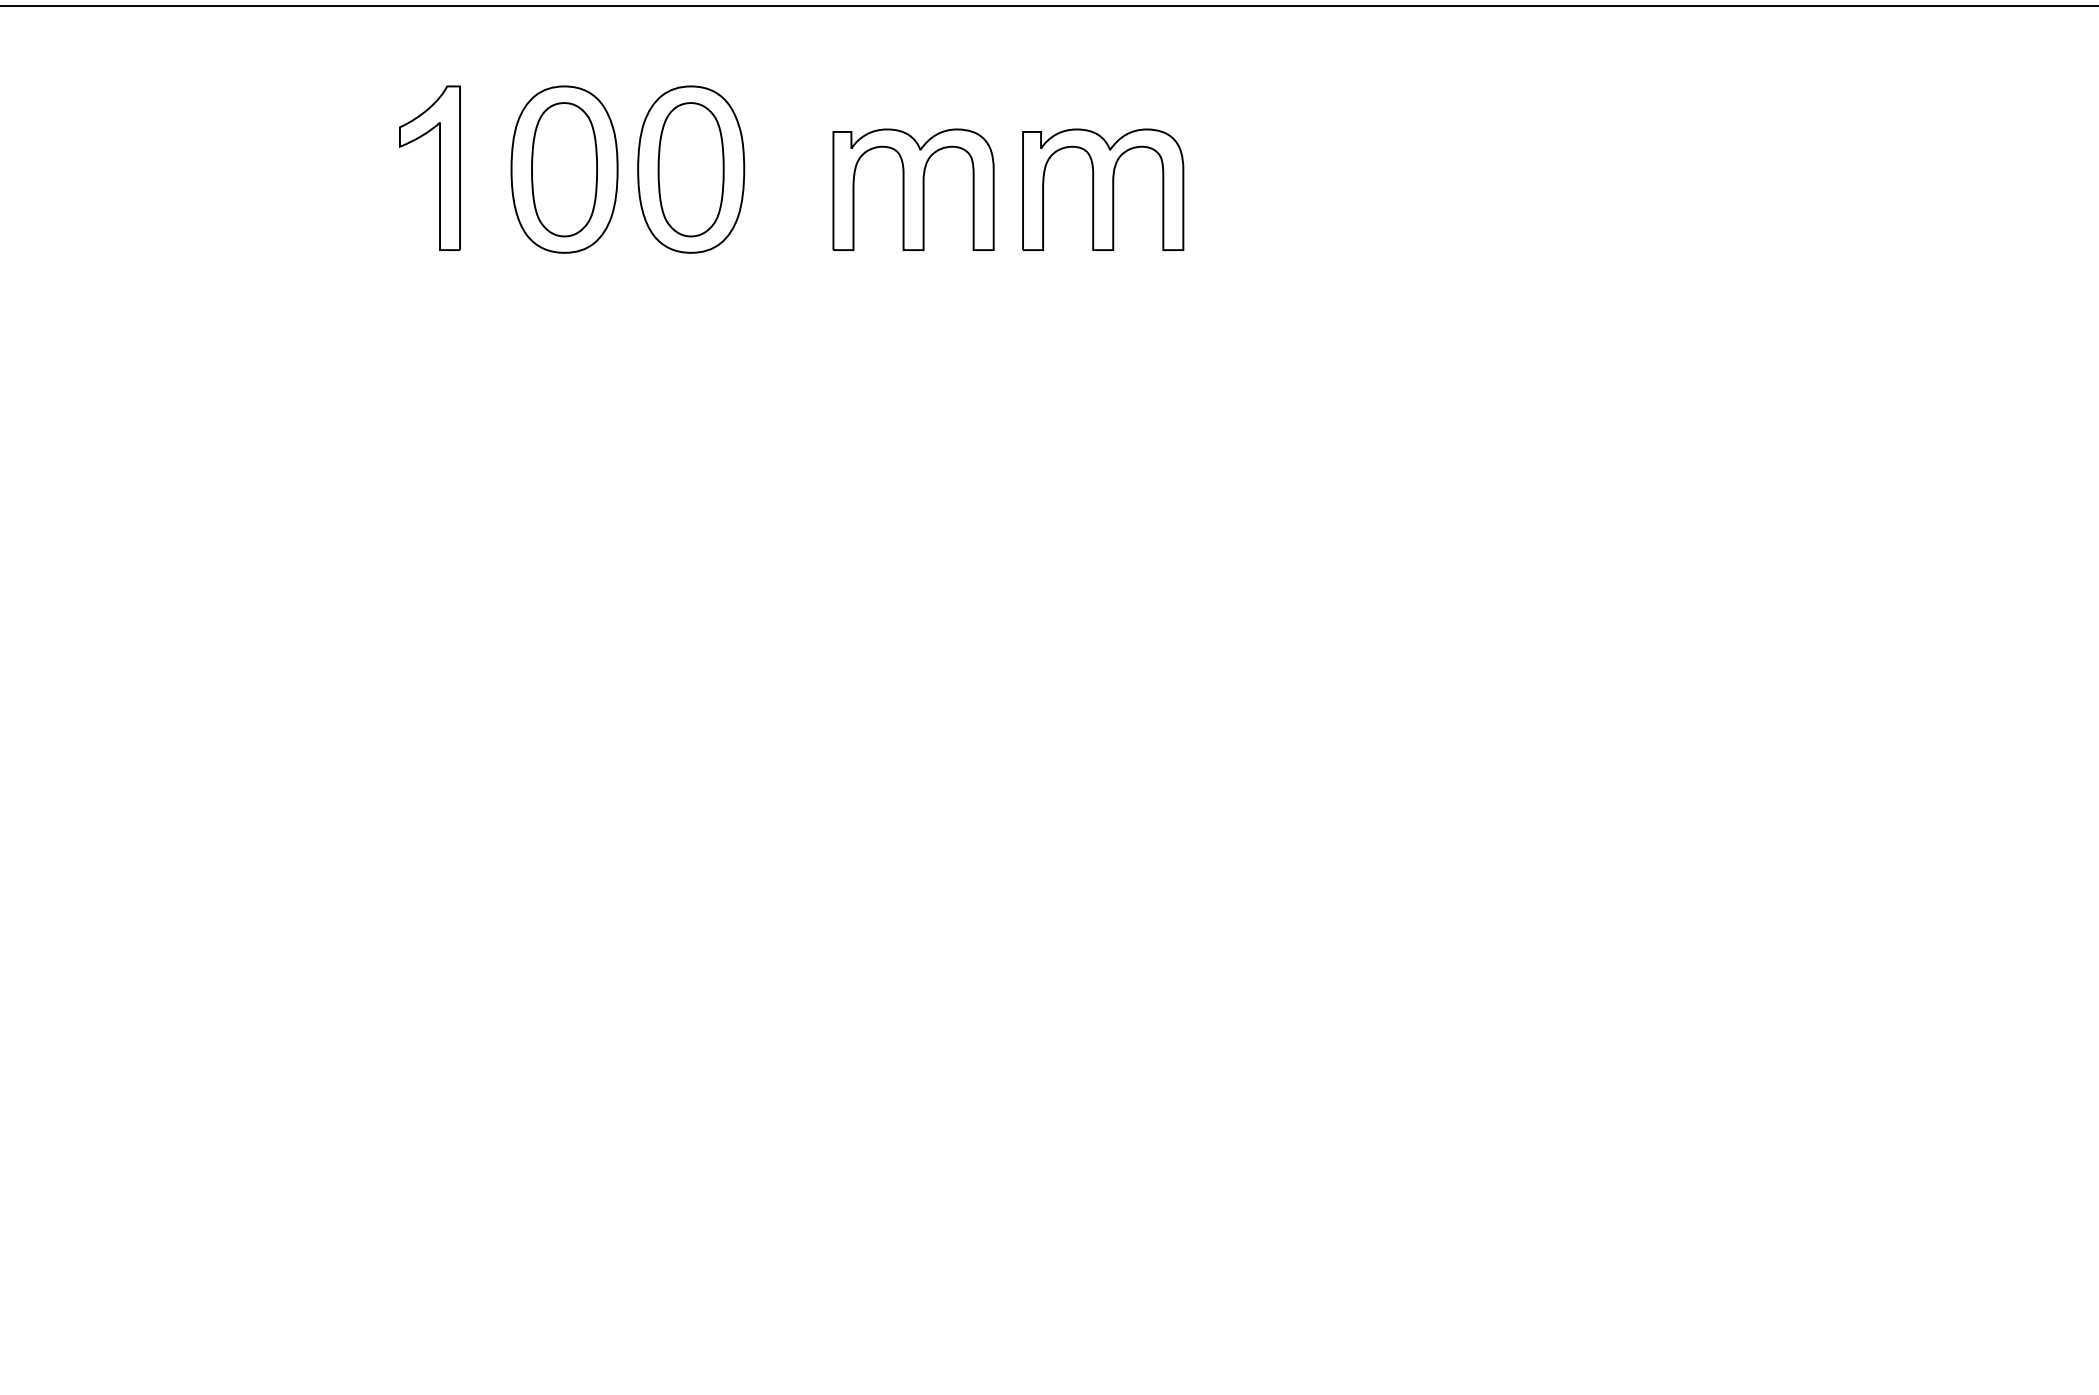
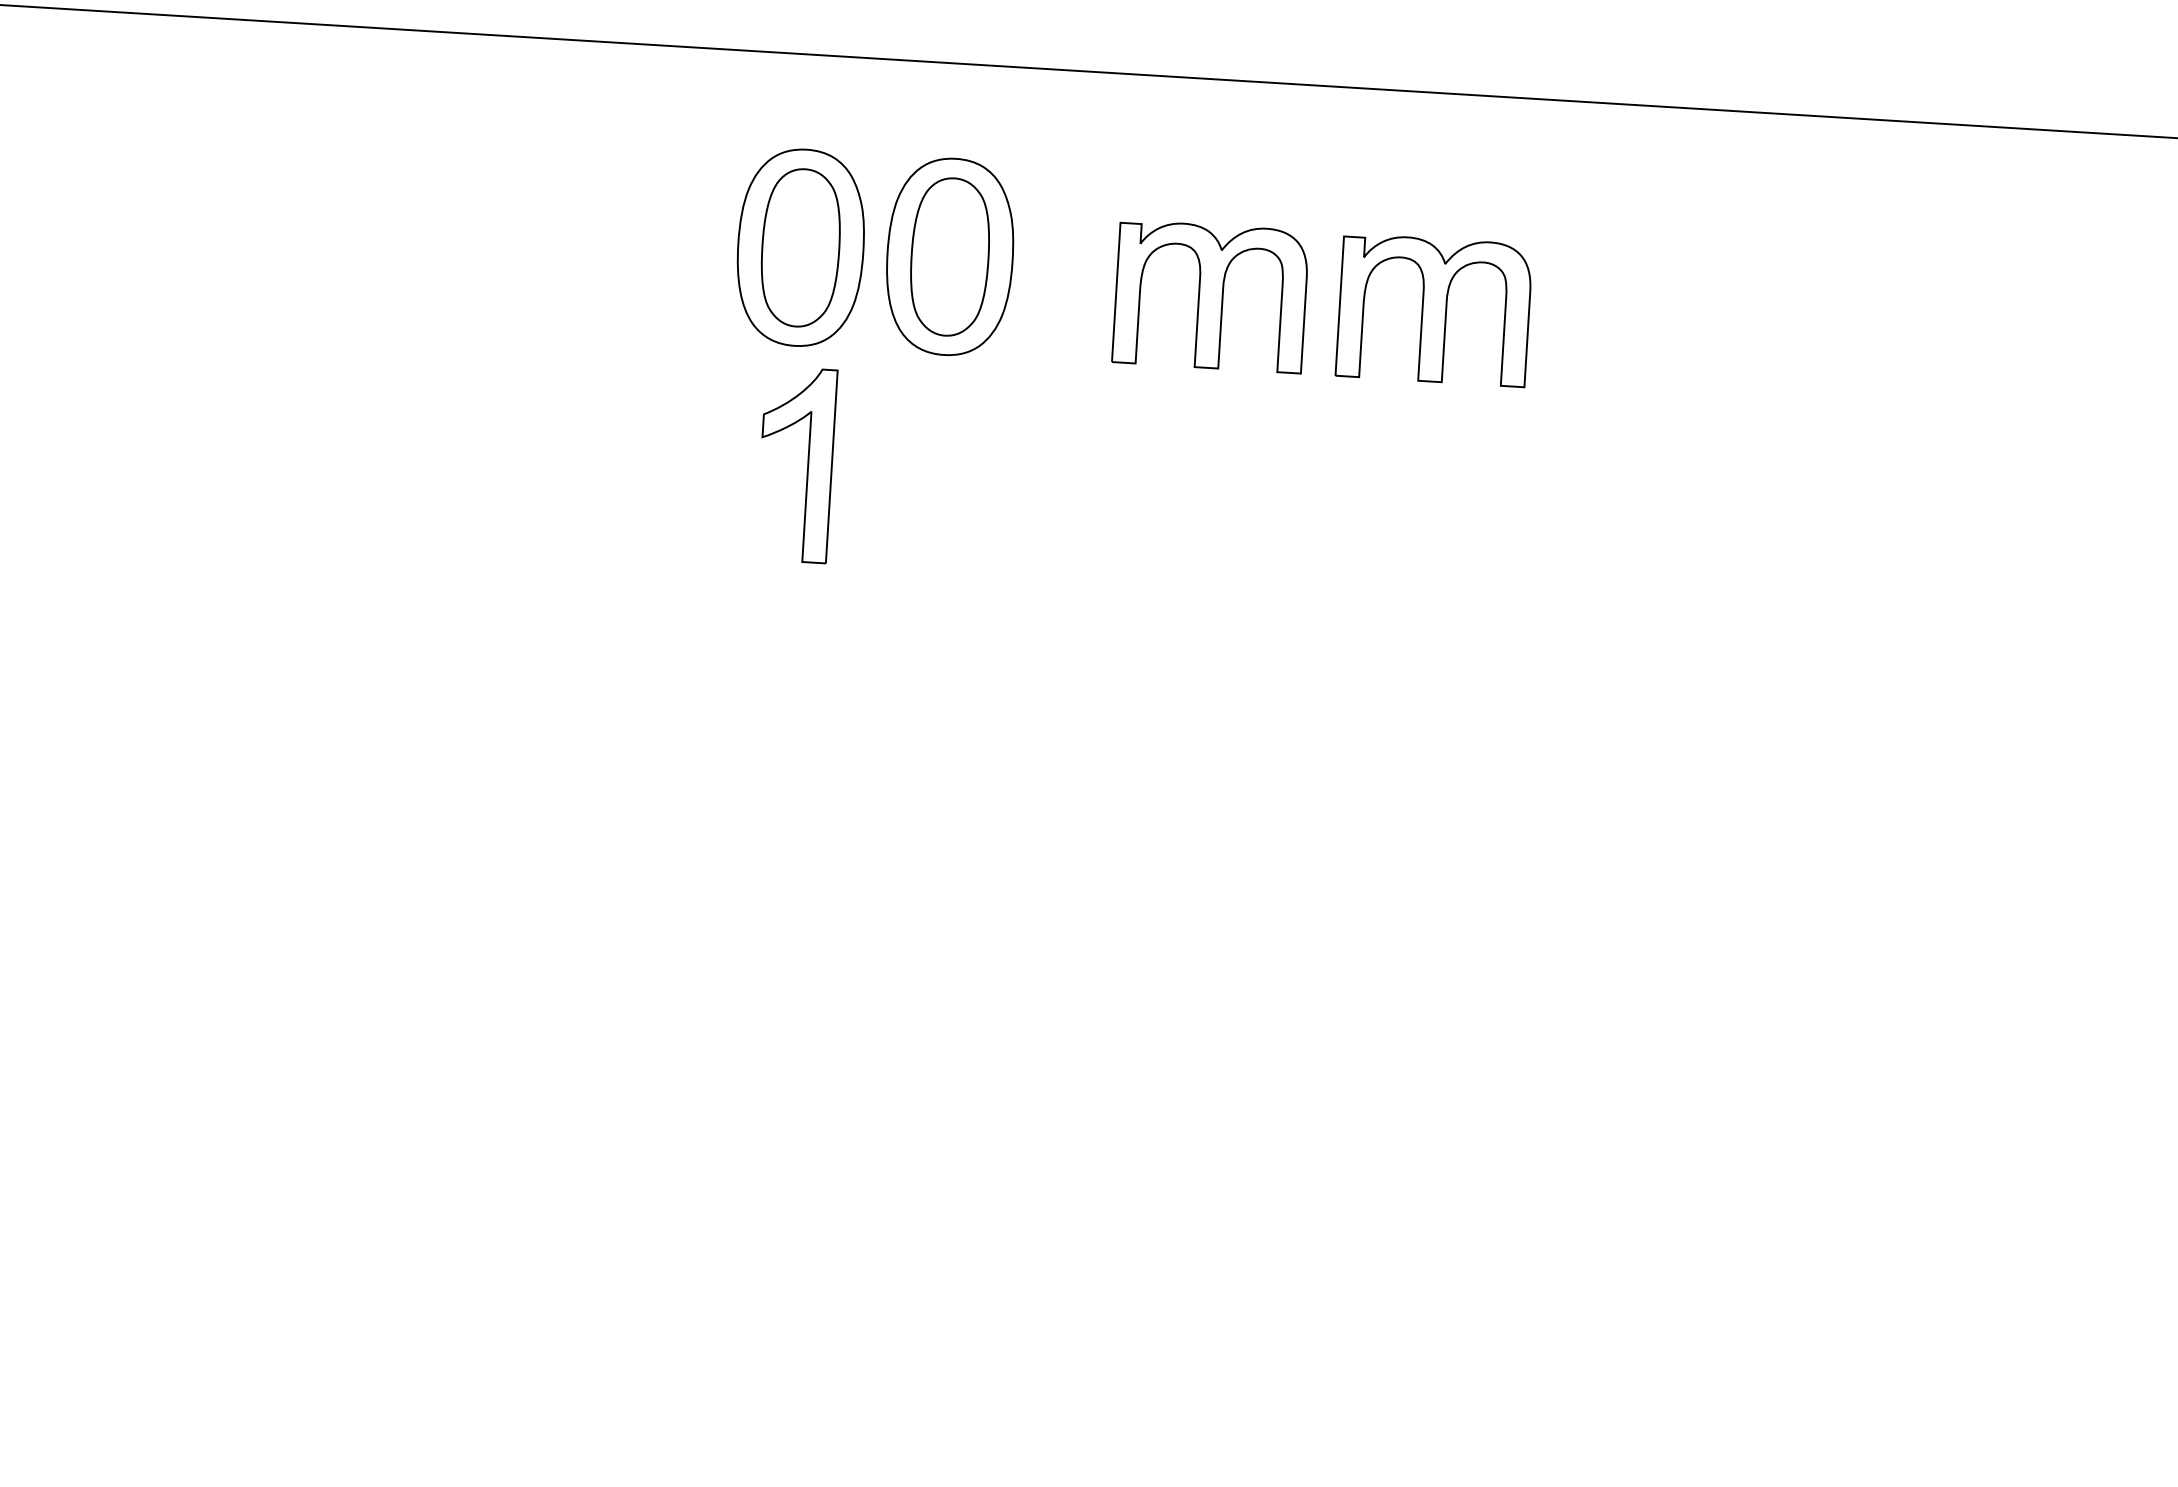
part: (439, 167) -> (807, 464), moved

